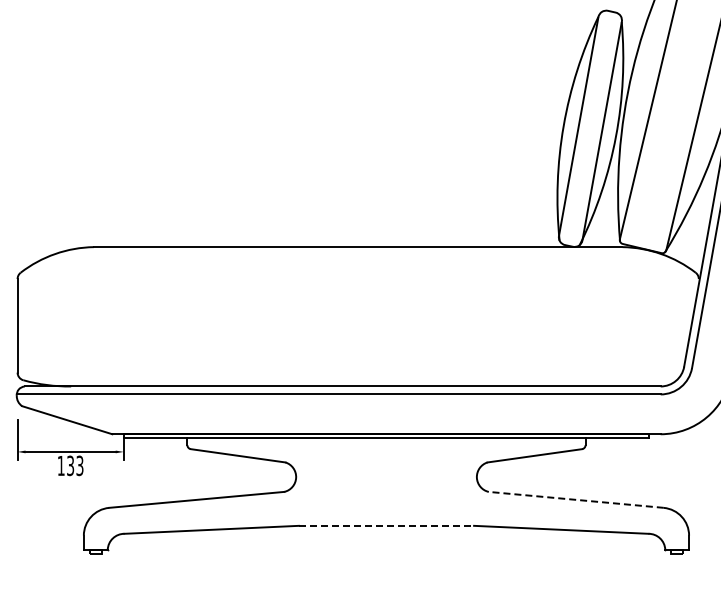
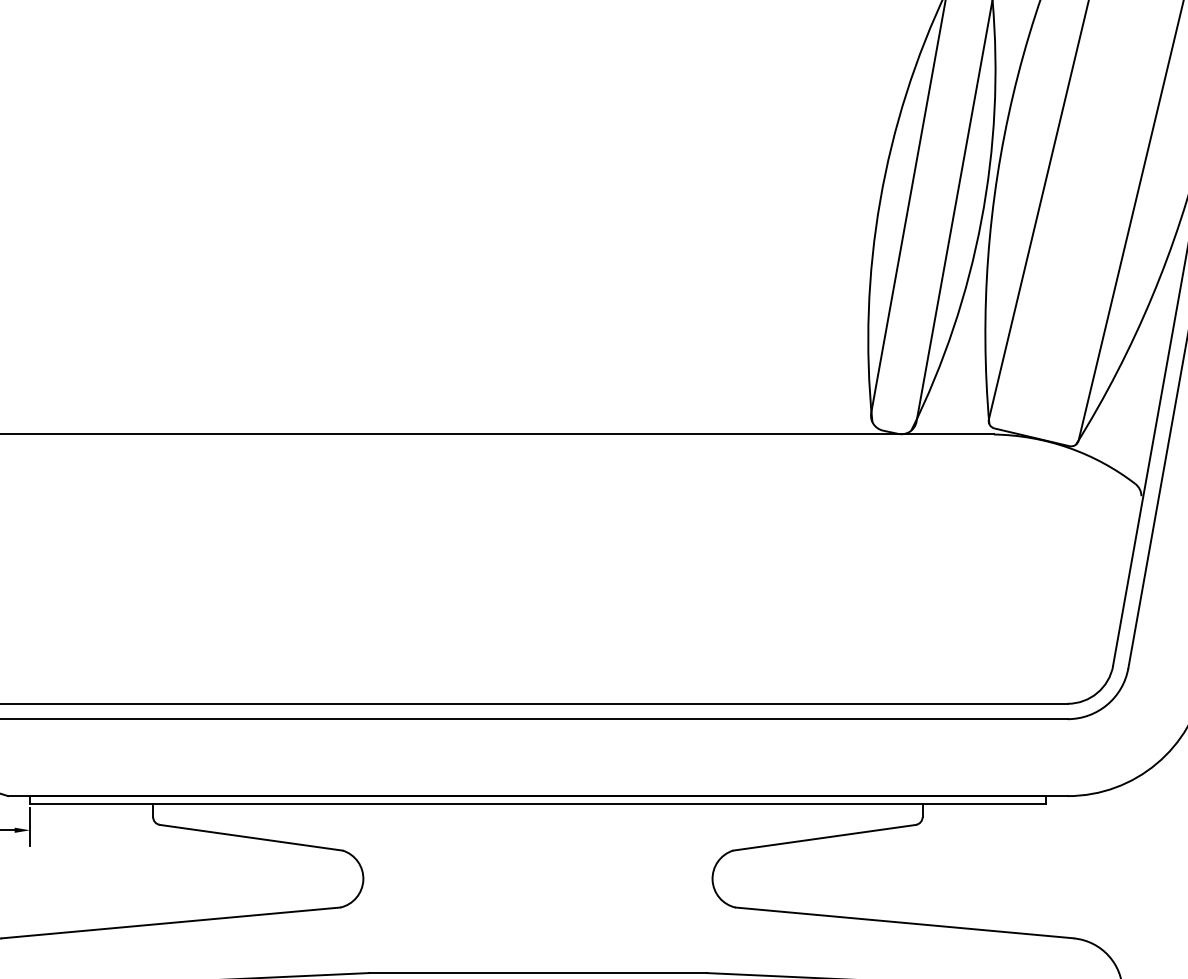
line: (576, 499) -> (905, 922), dashed -> solid
line: (386, 525) -> (537, 972), dashed -> solid

